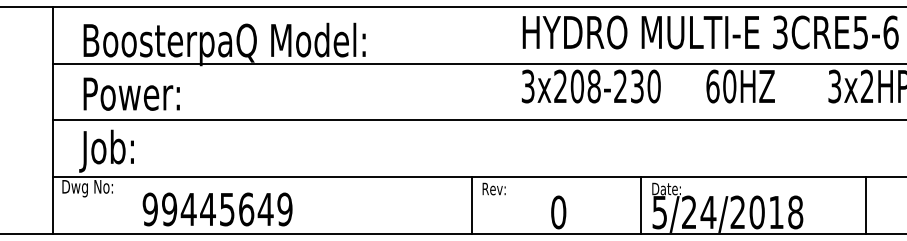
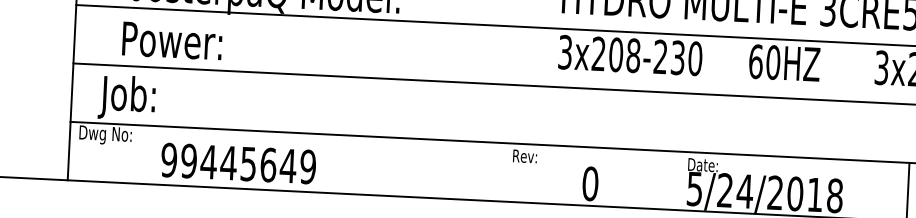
text: (131, 93) -> (172, 40), moved
line: (472, 205) -> (501, 172), removed
line: (640, 205) -> (675, 180), removed

